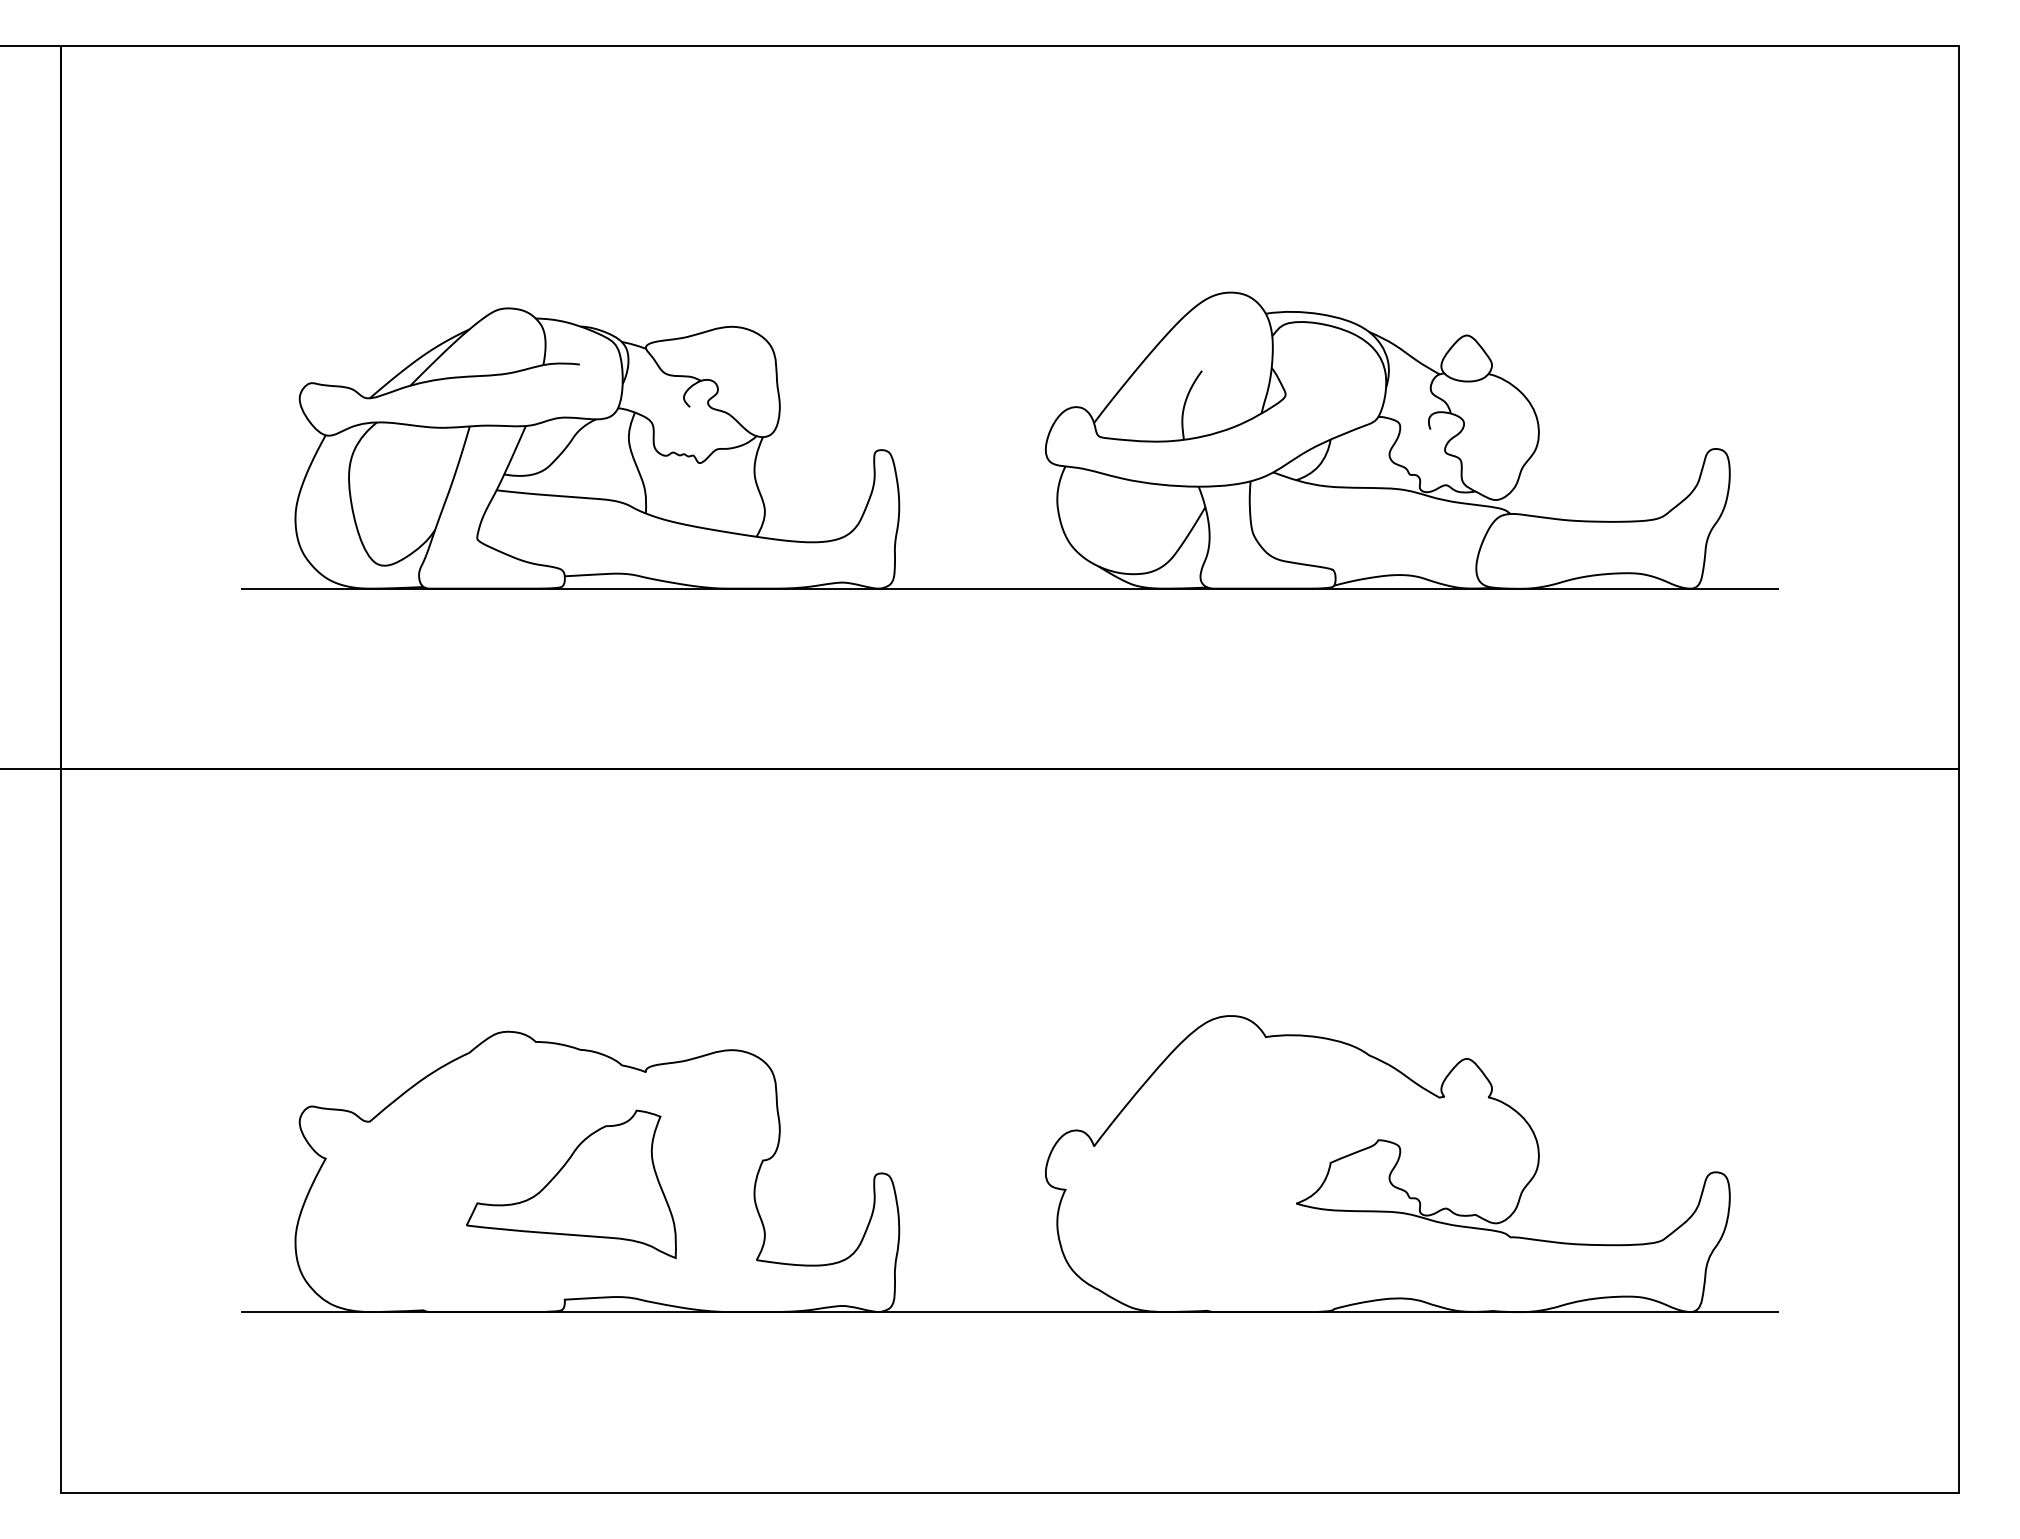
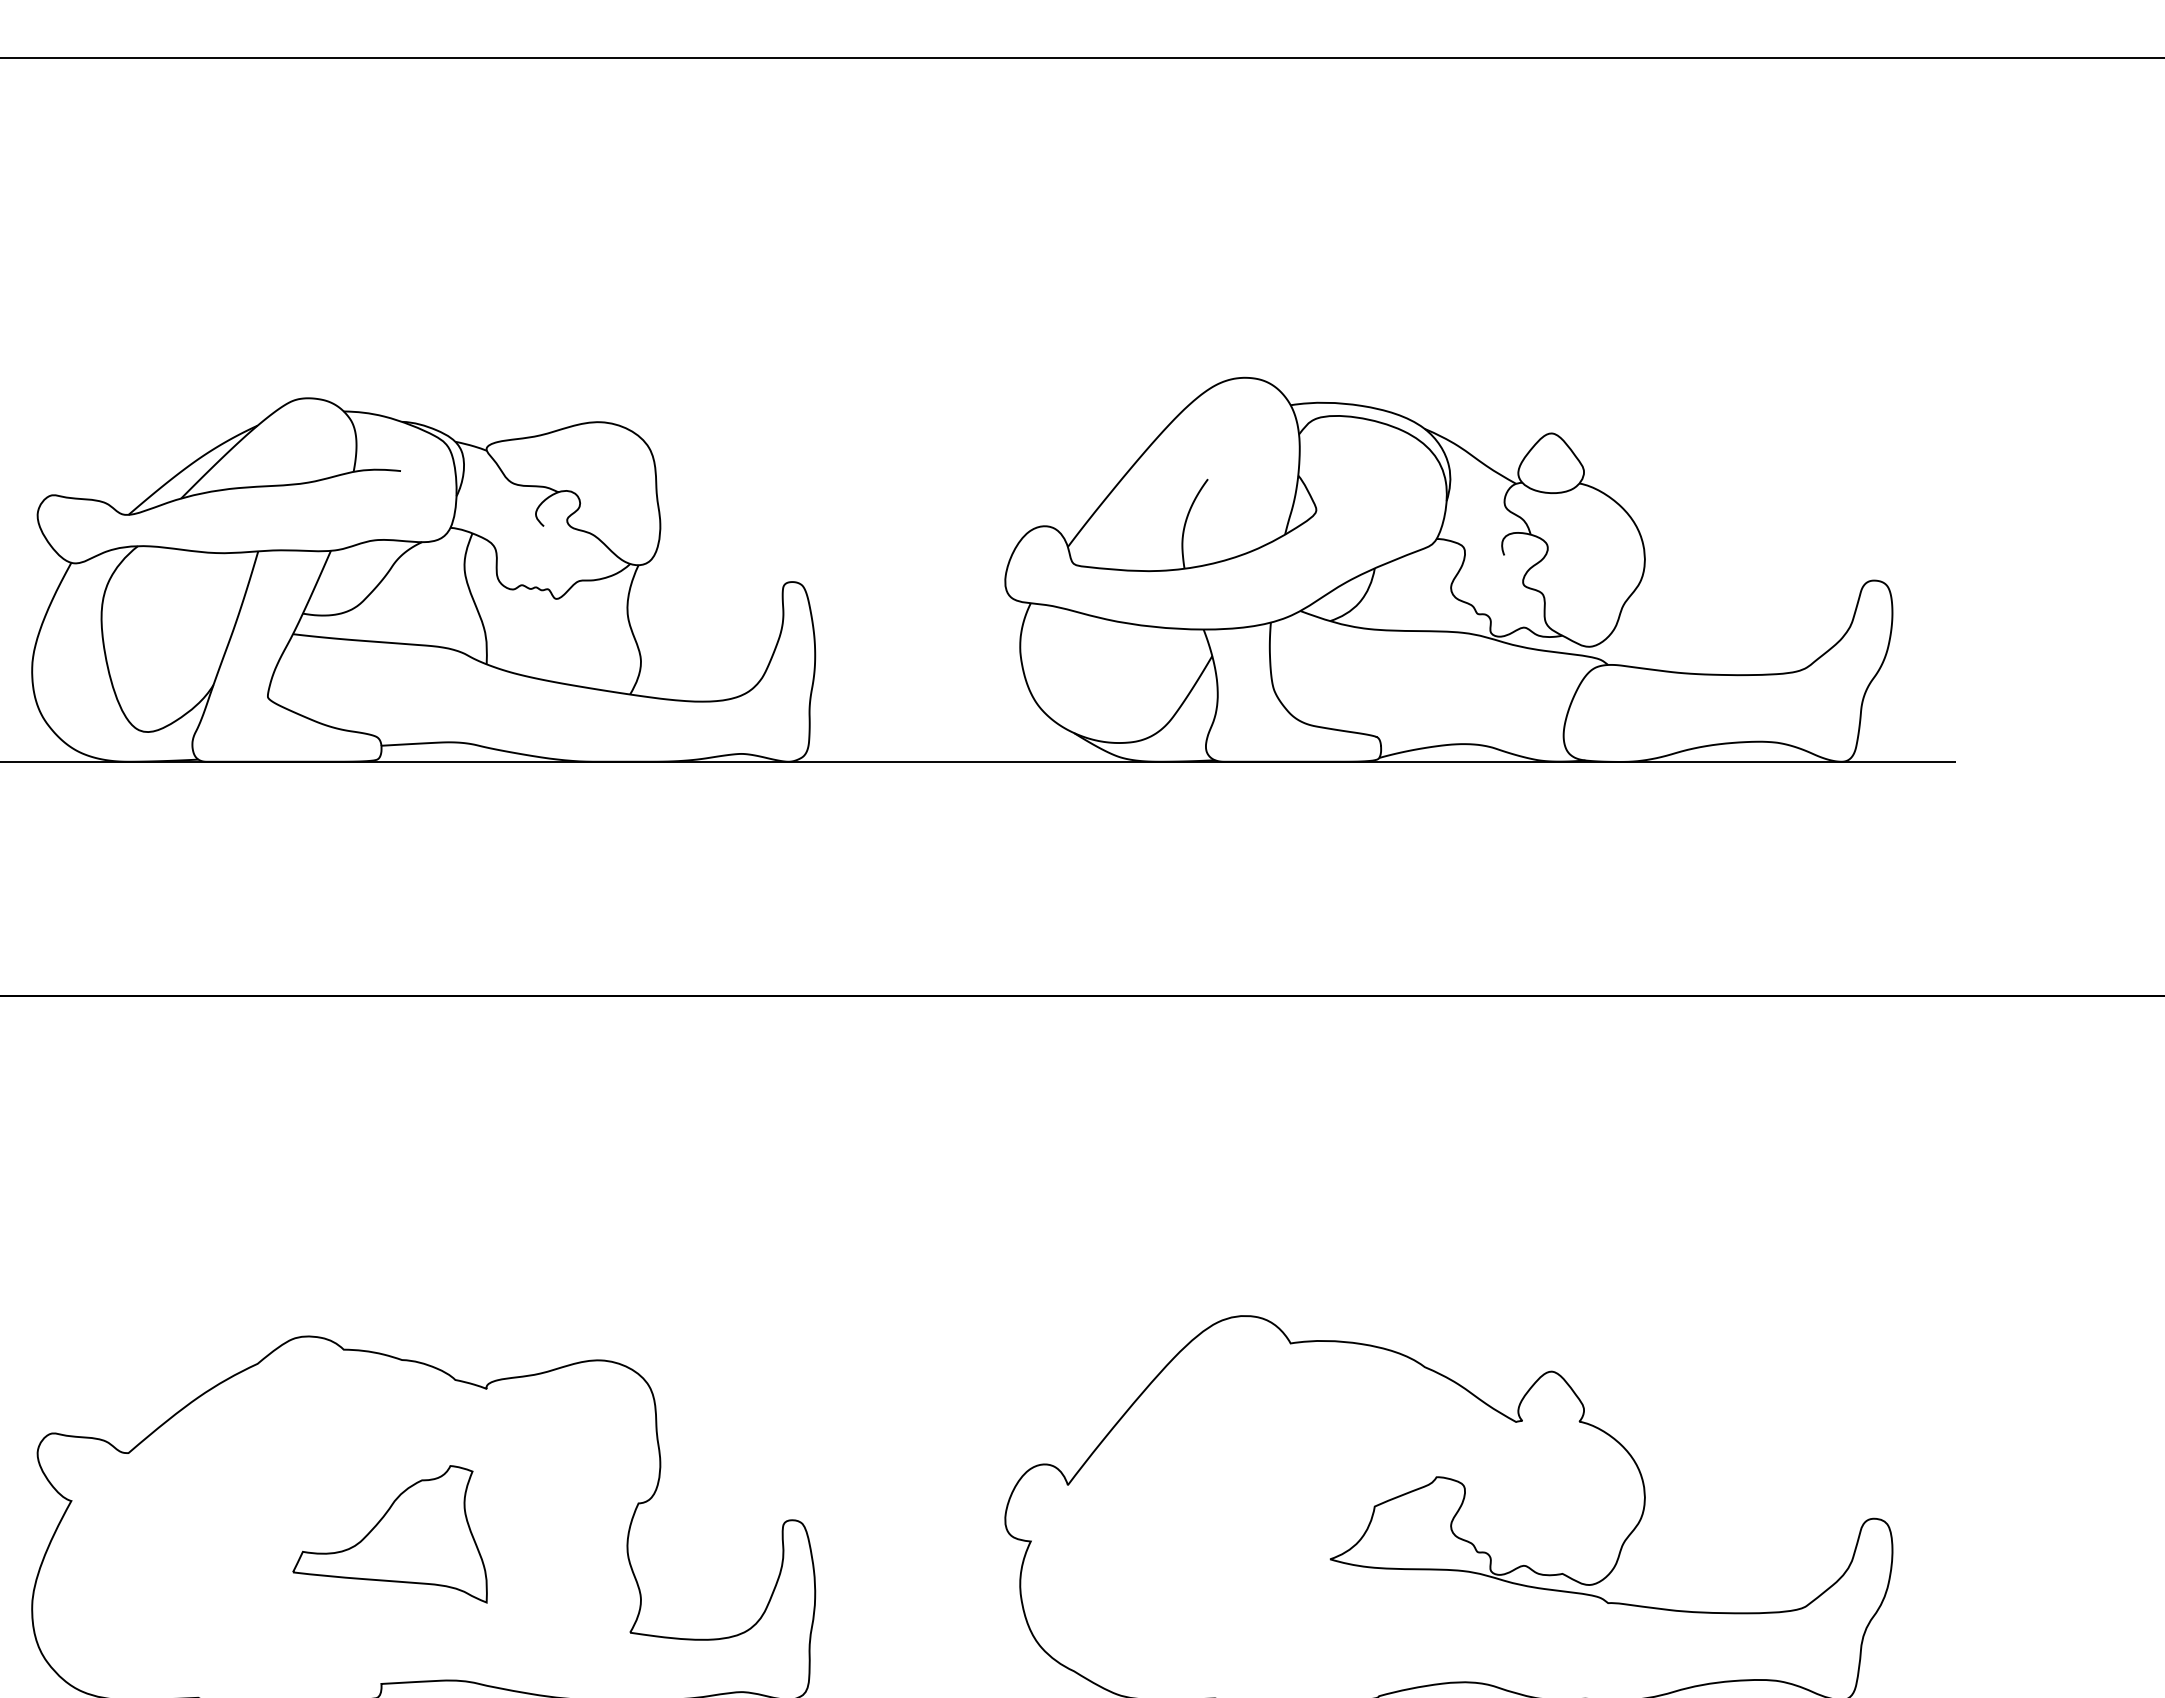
part: (571, 1183) -> (390, 1533), size x0.71

